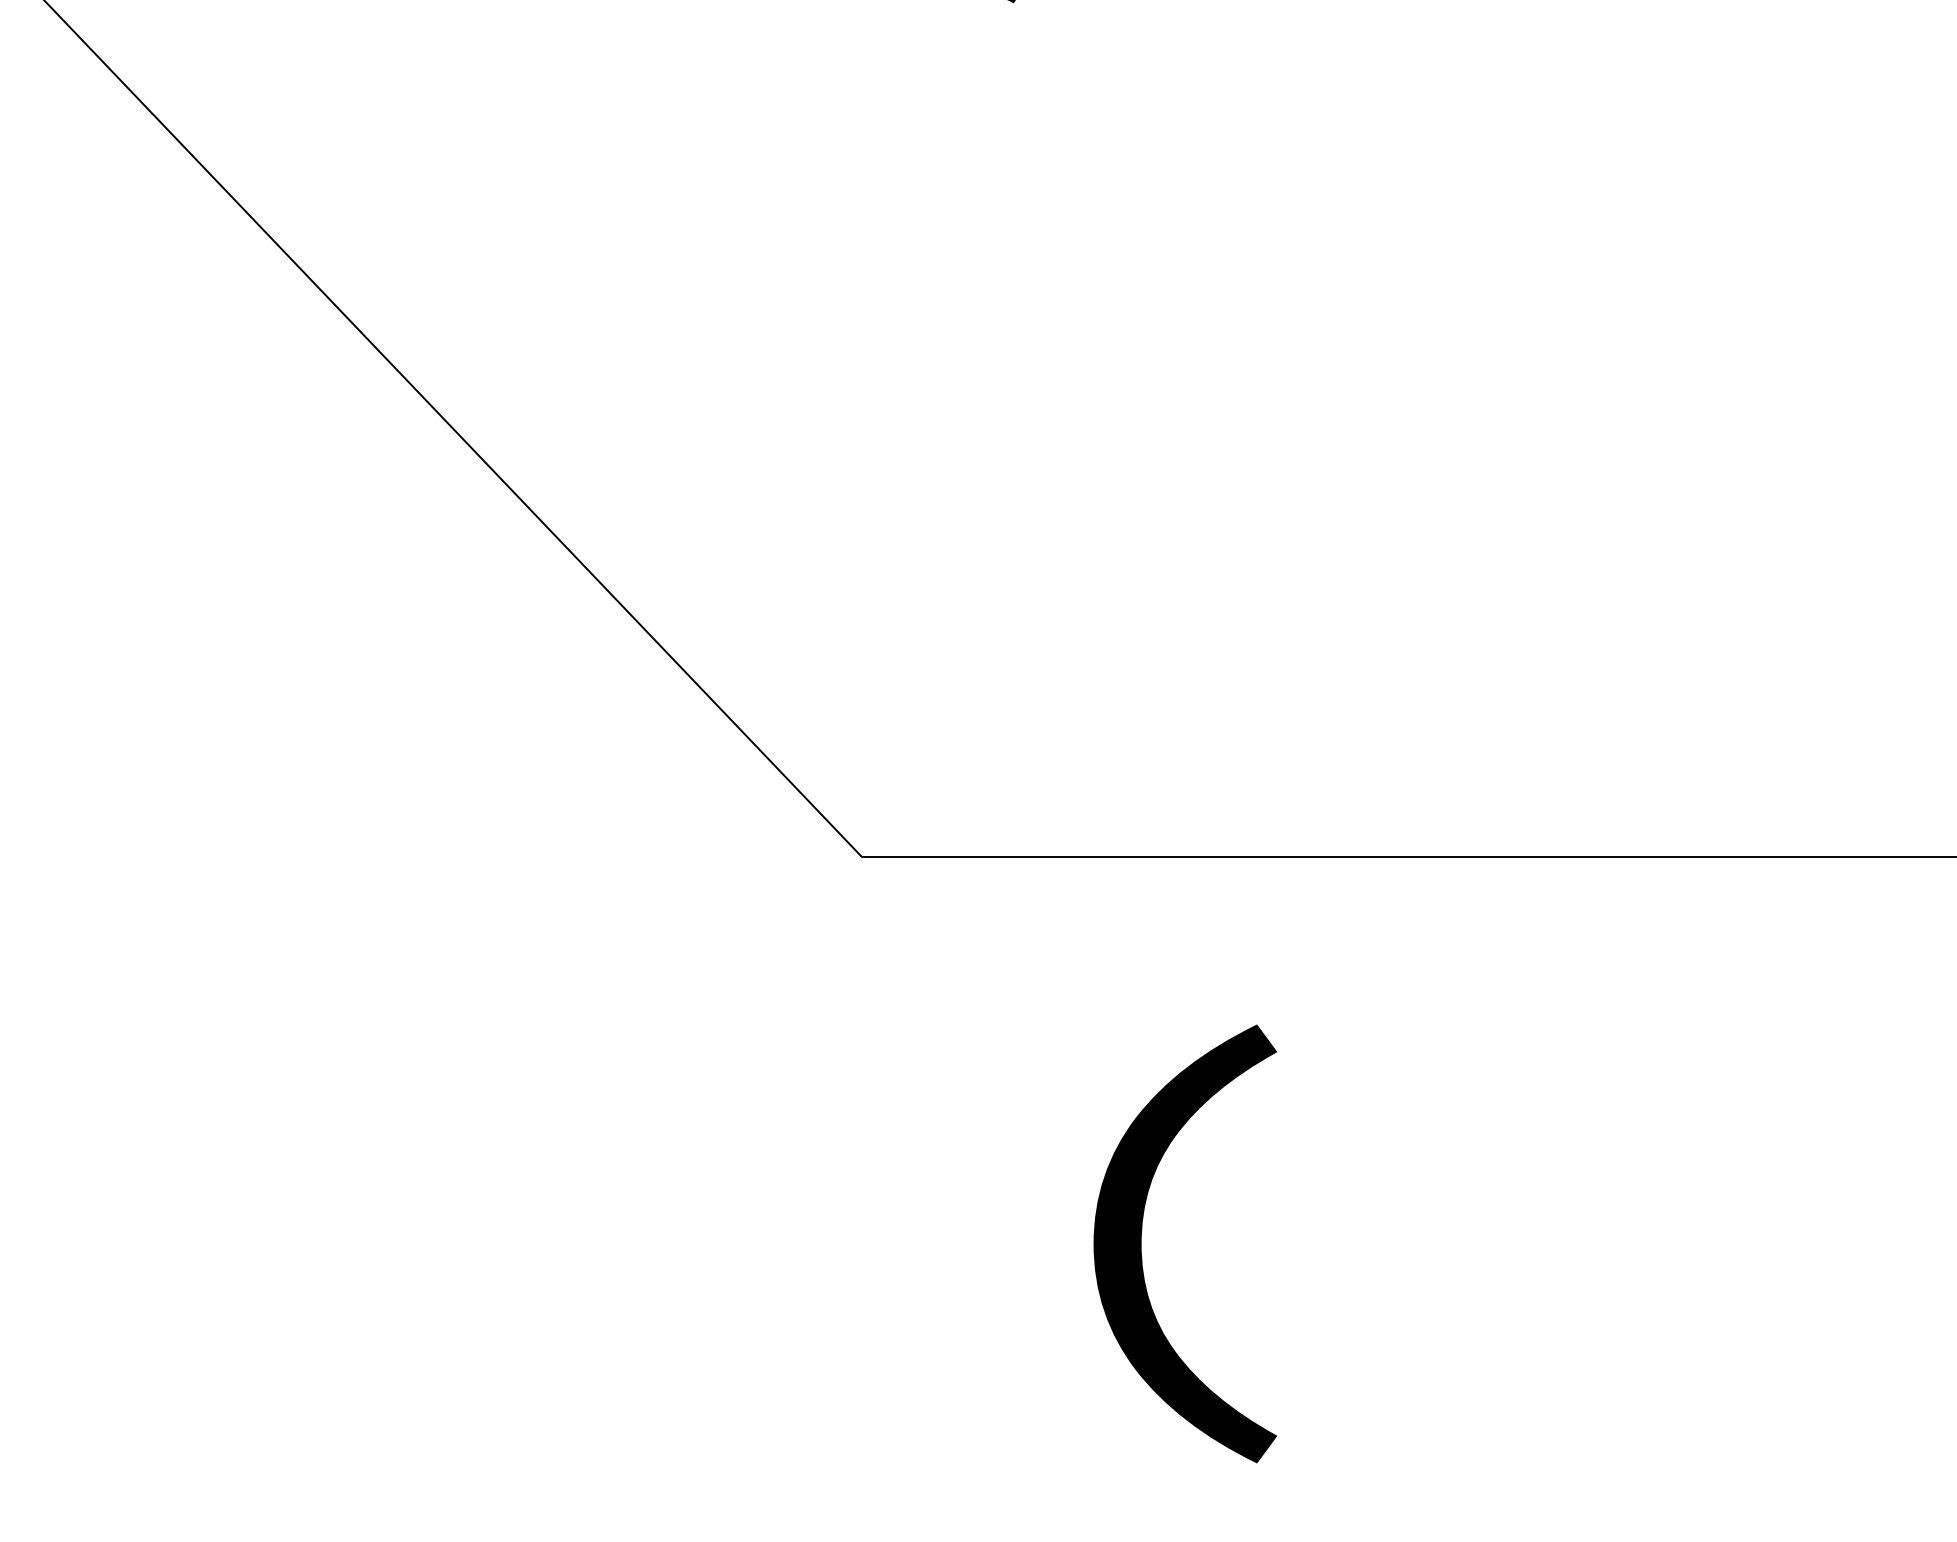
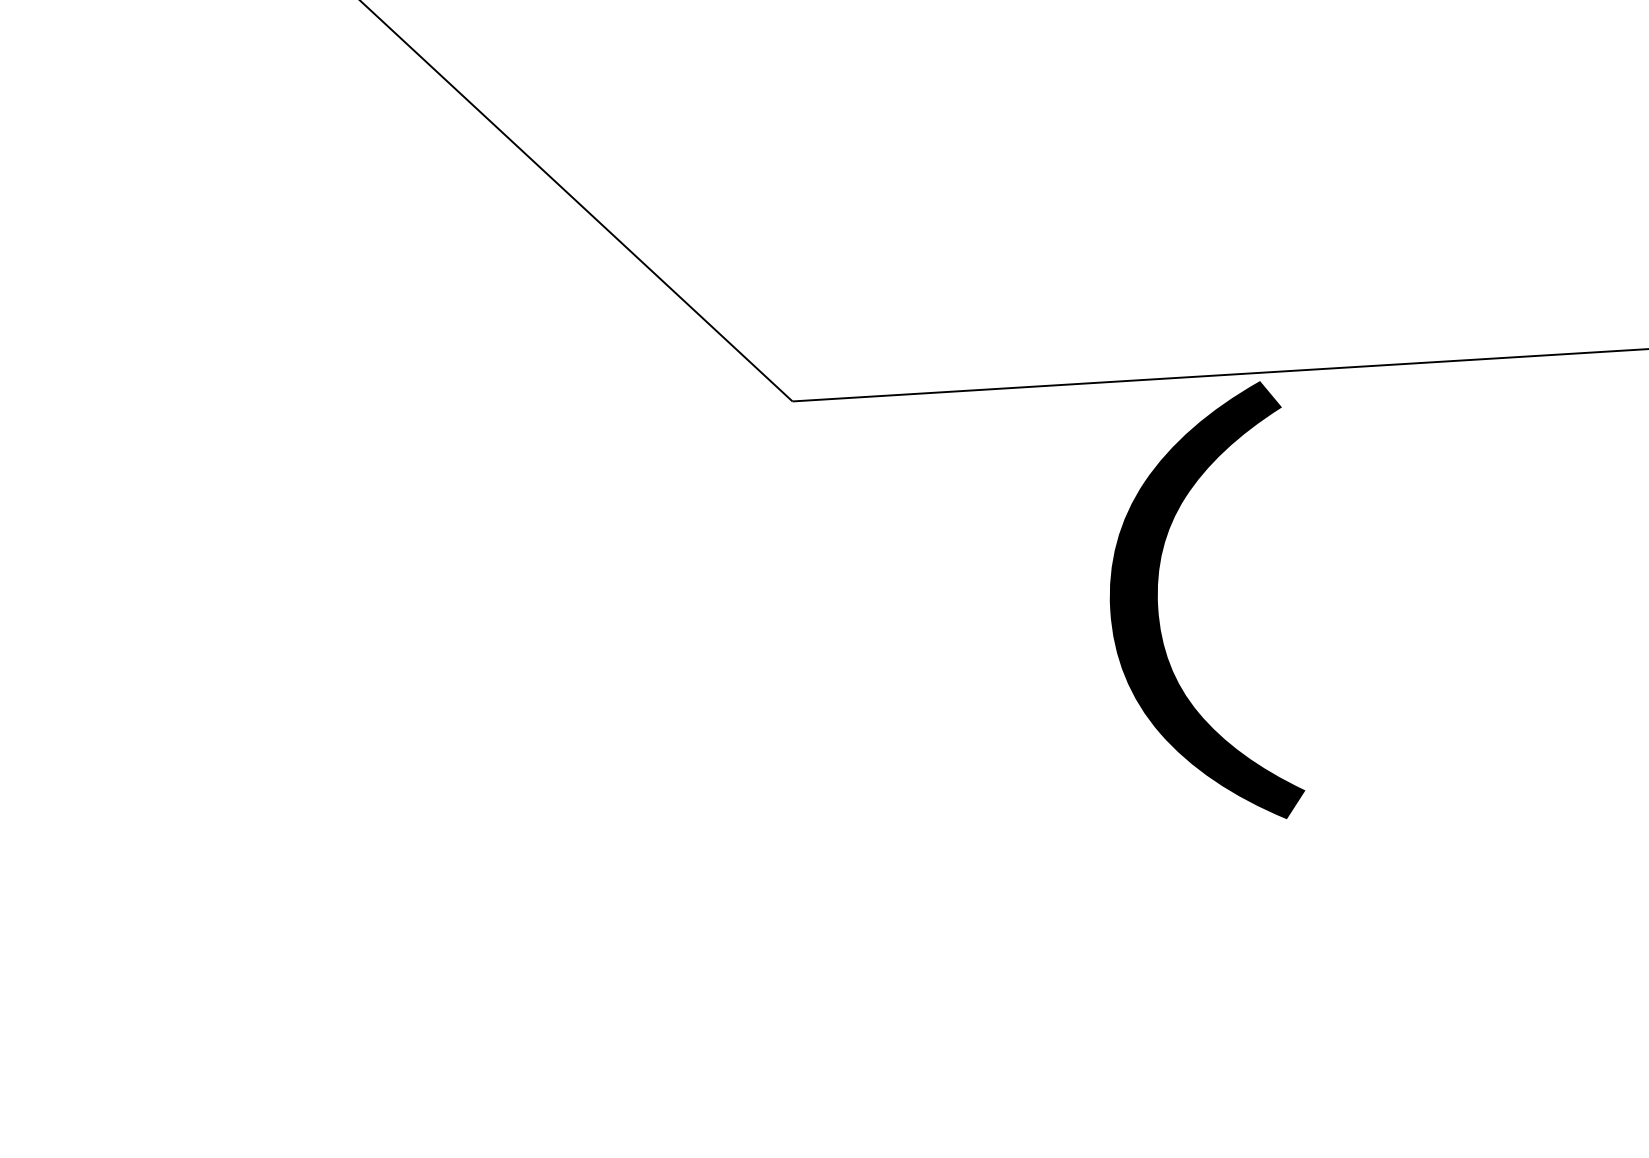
part: (1141, 1243) -> (1158, 606), moved

